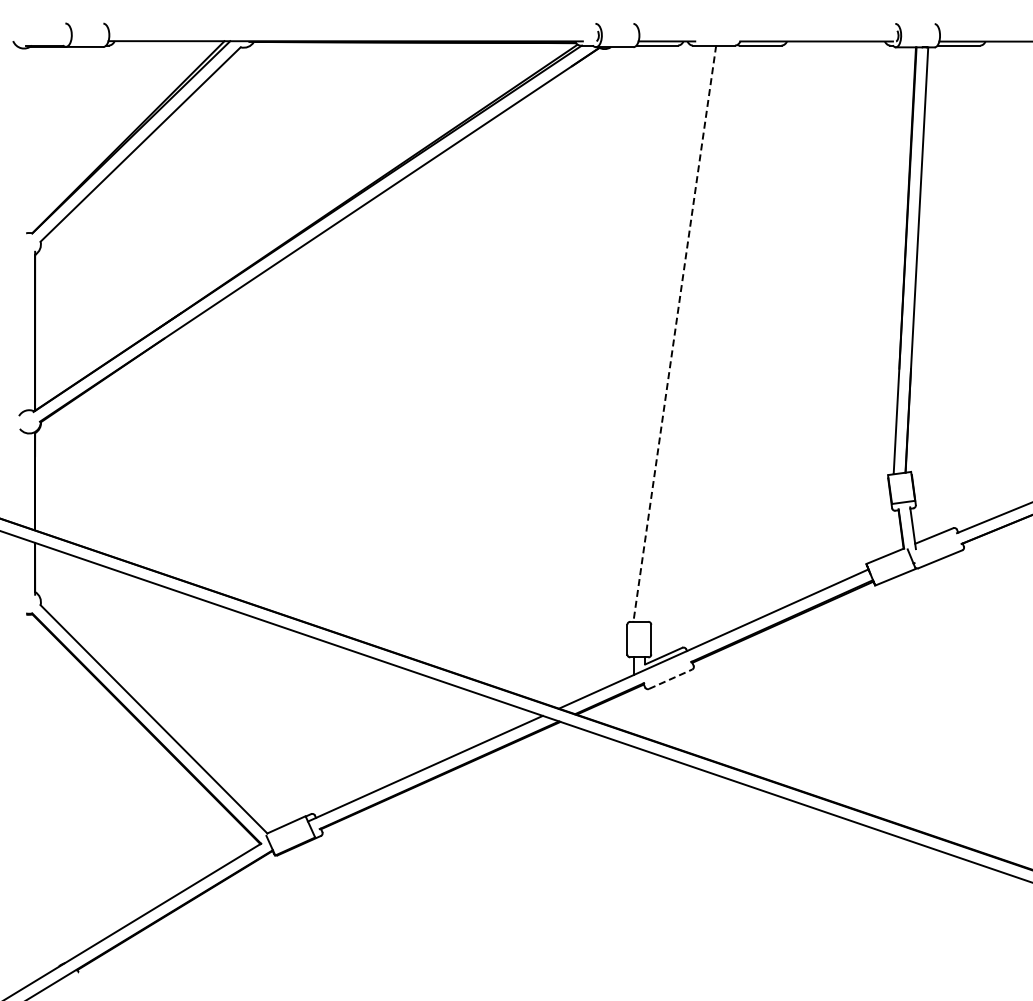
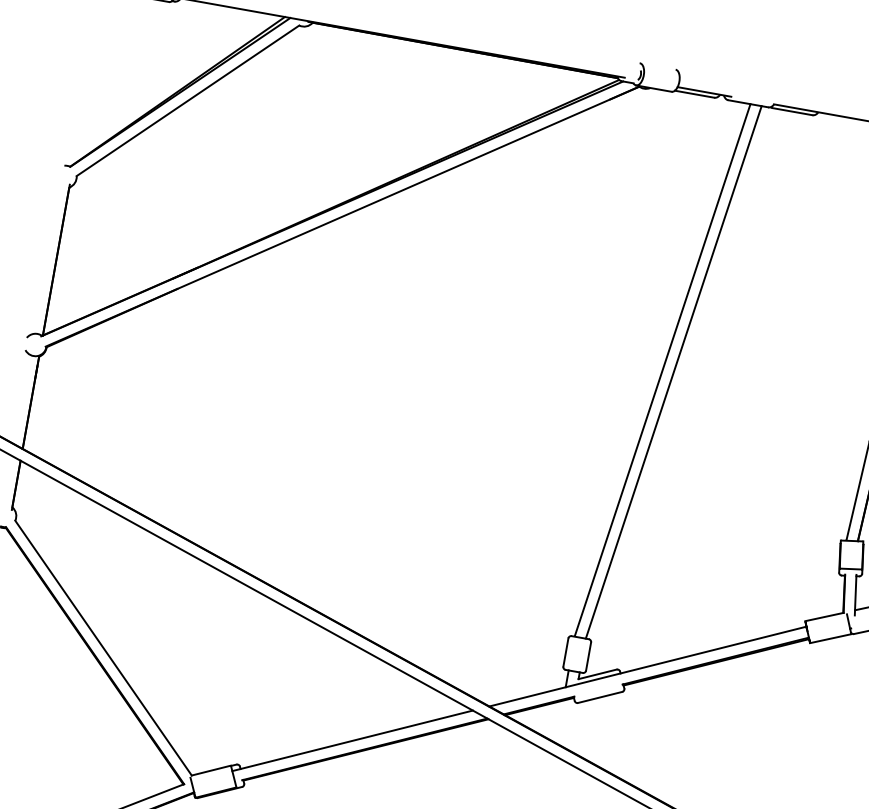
line: (674, 333) -> (662, 370), dashed -> solid
line: (686, 333) -> (673, 372), added
line: (670, 679) -> (600, 697), dashed -> solid

